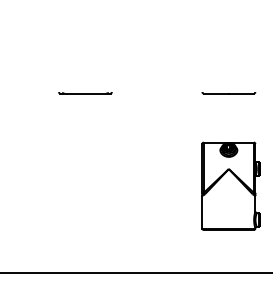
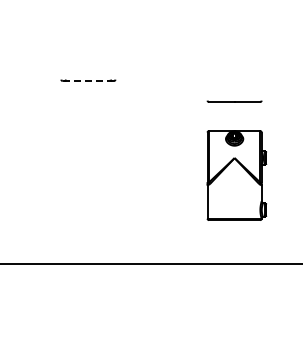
line: (228, 92) -> (234, 101), moved
line: (85, 93) -> (88, 81), solid -> dashed

